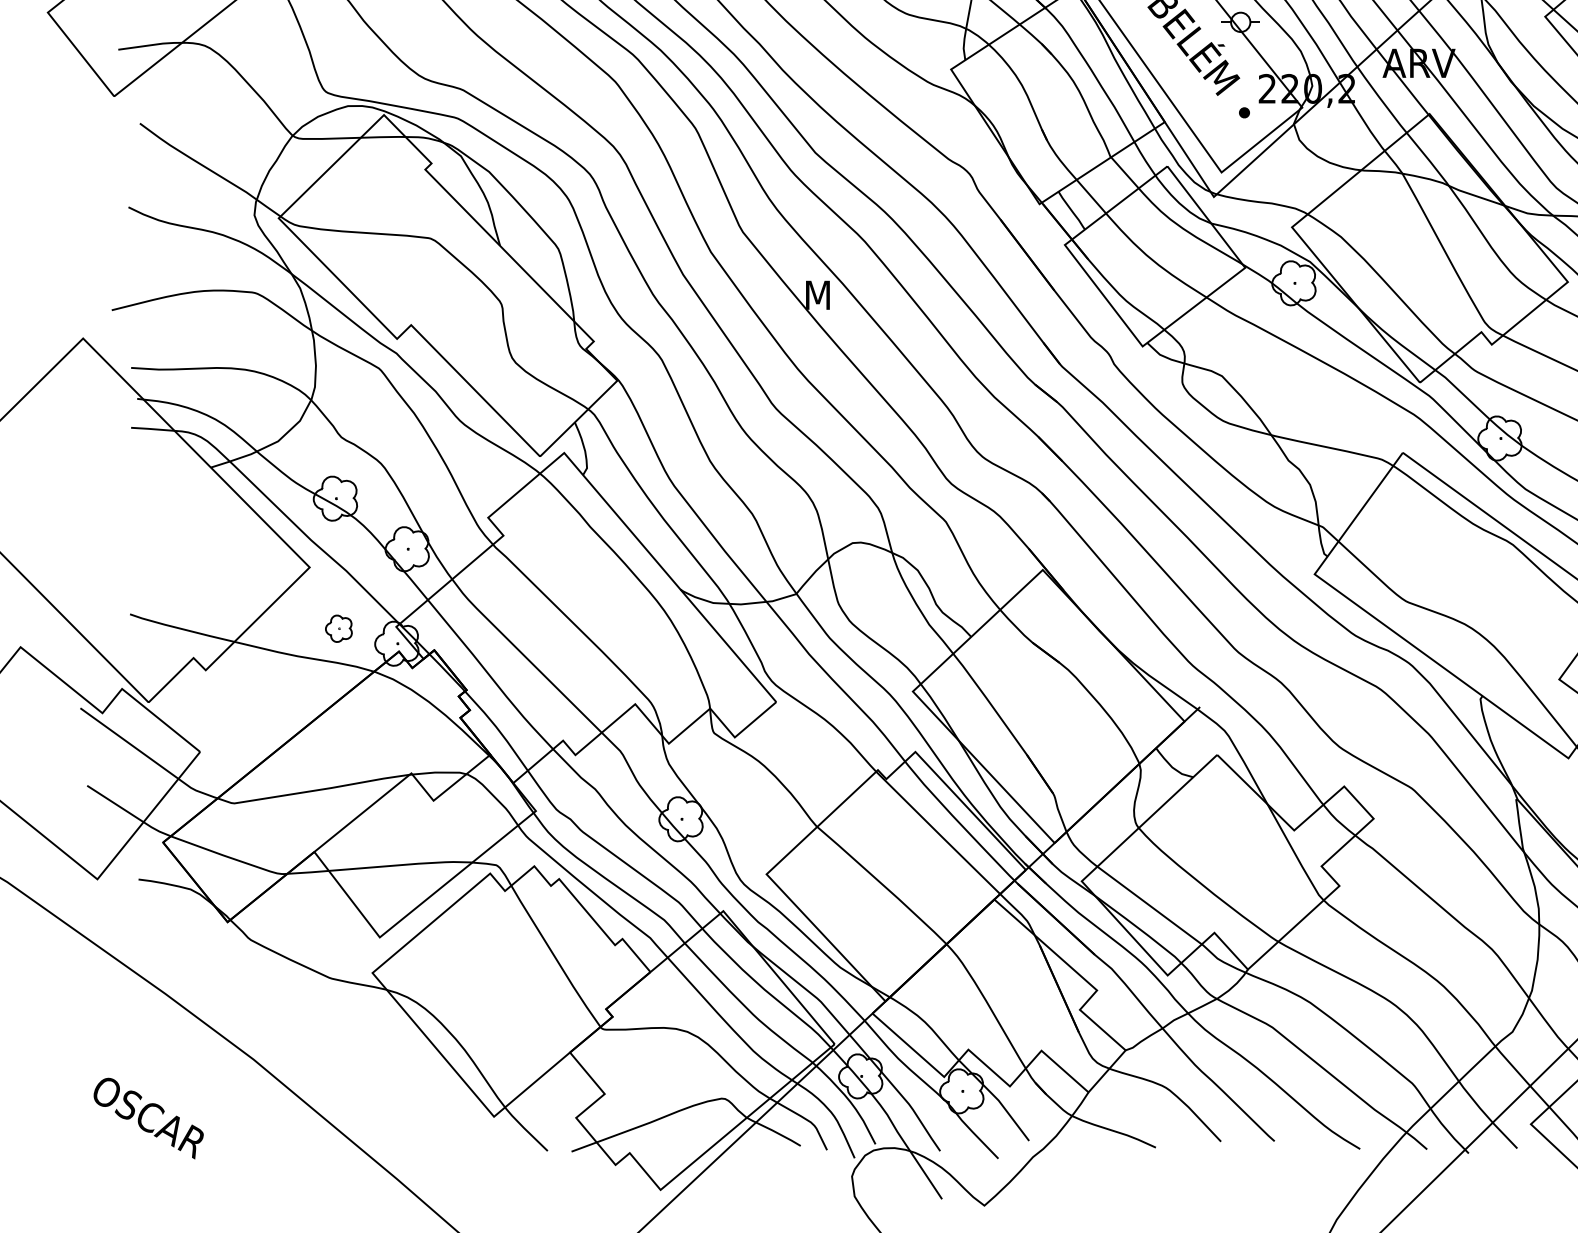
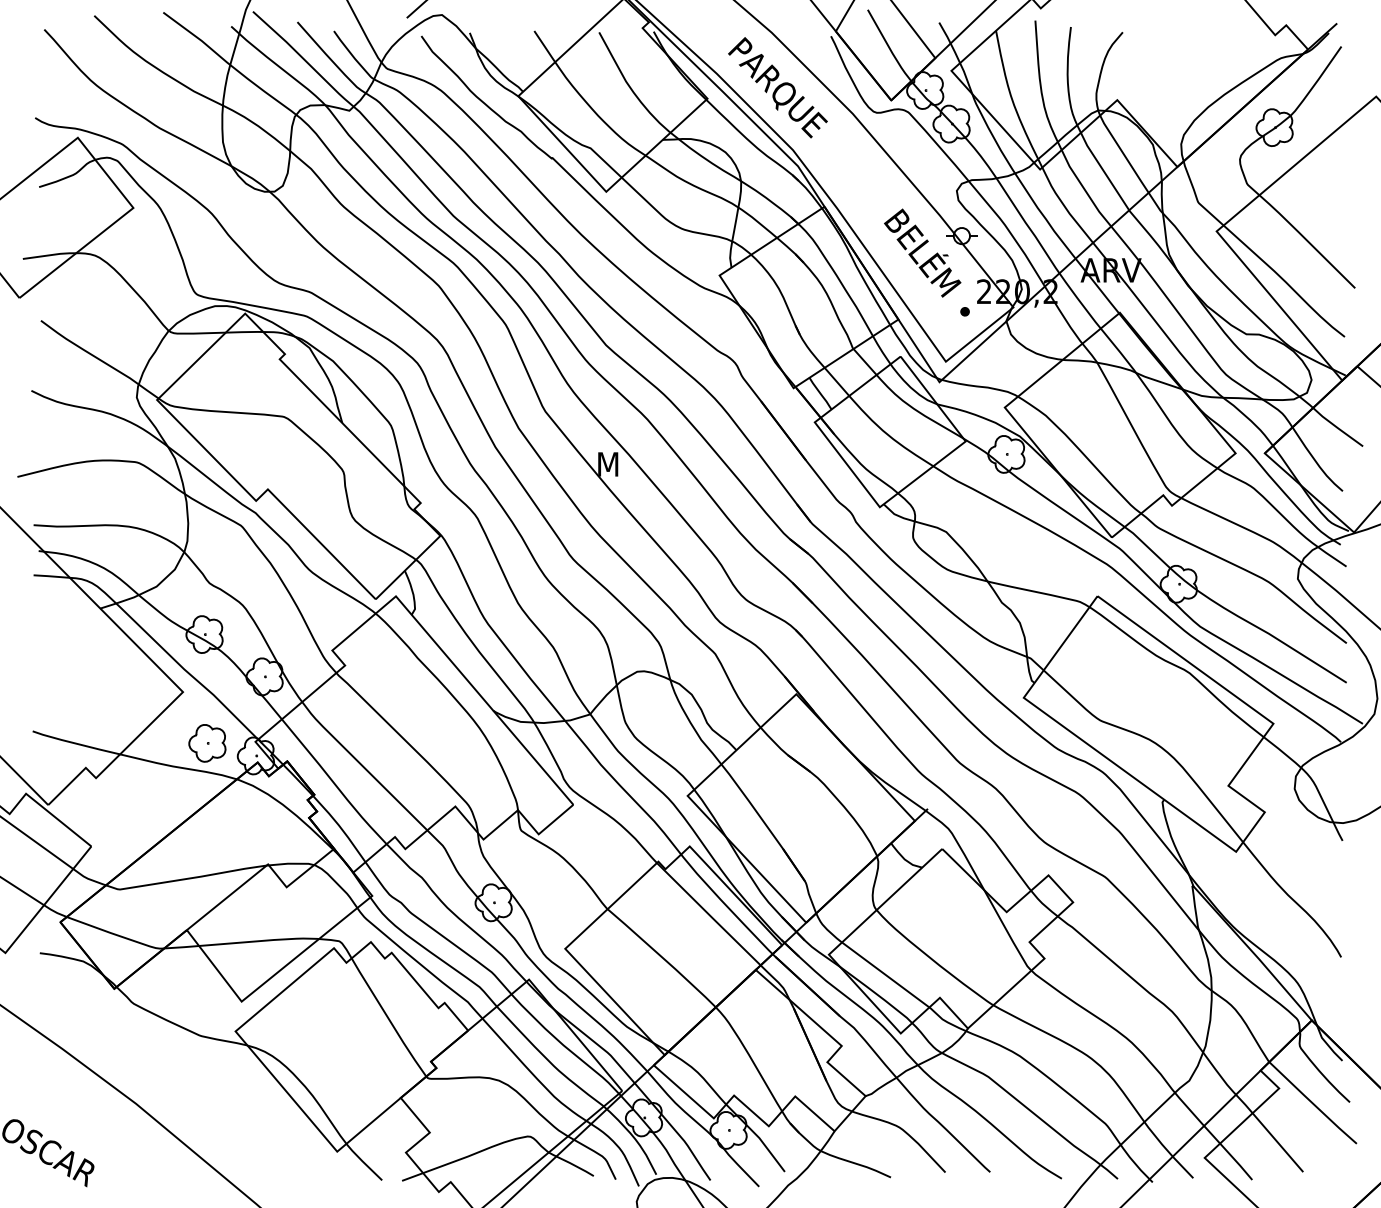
part: (338, 628) -> (207, 743), size x1.67

